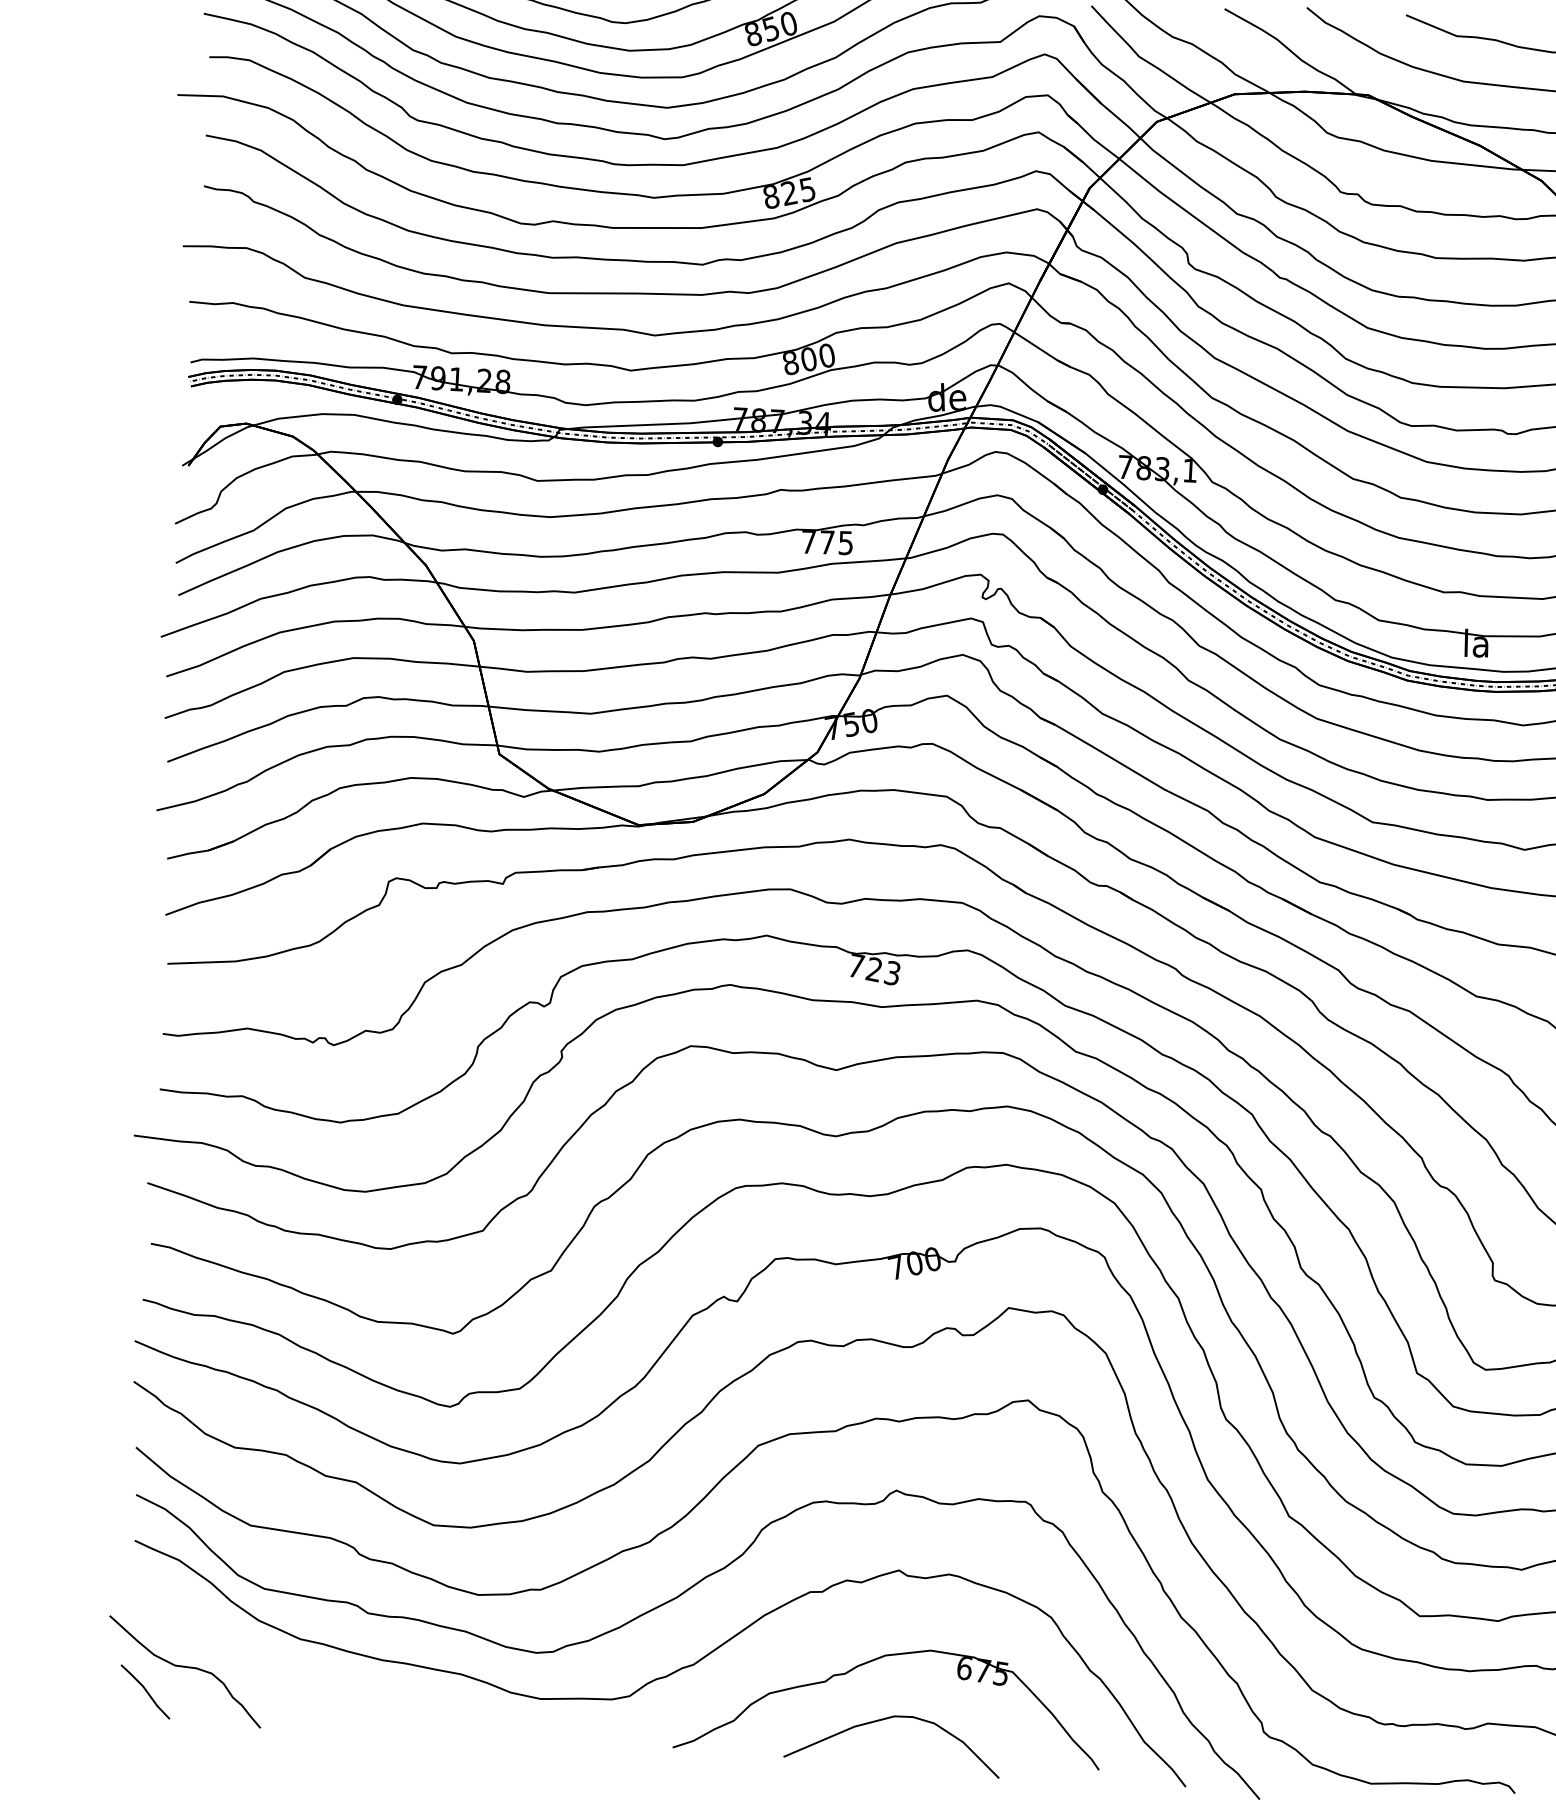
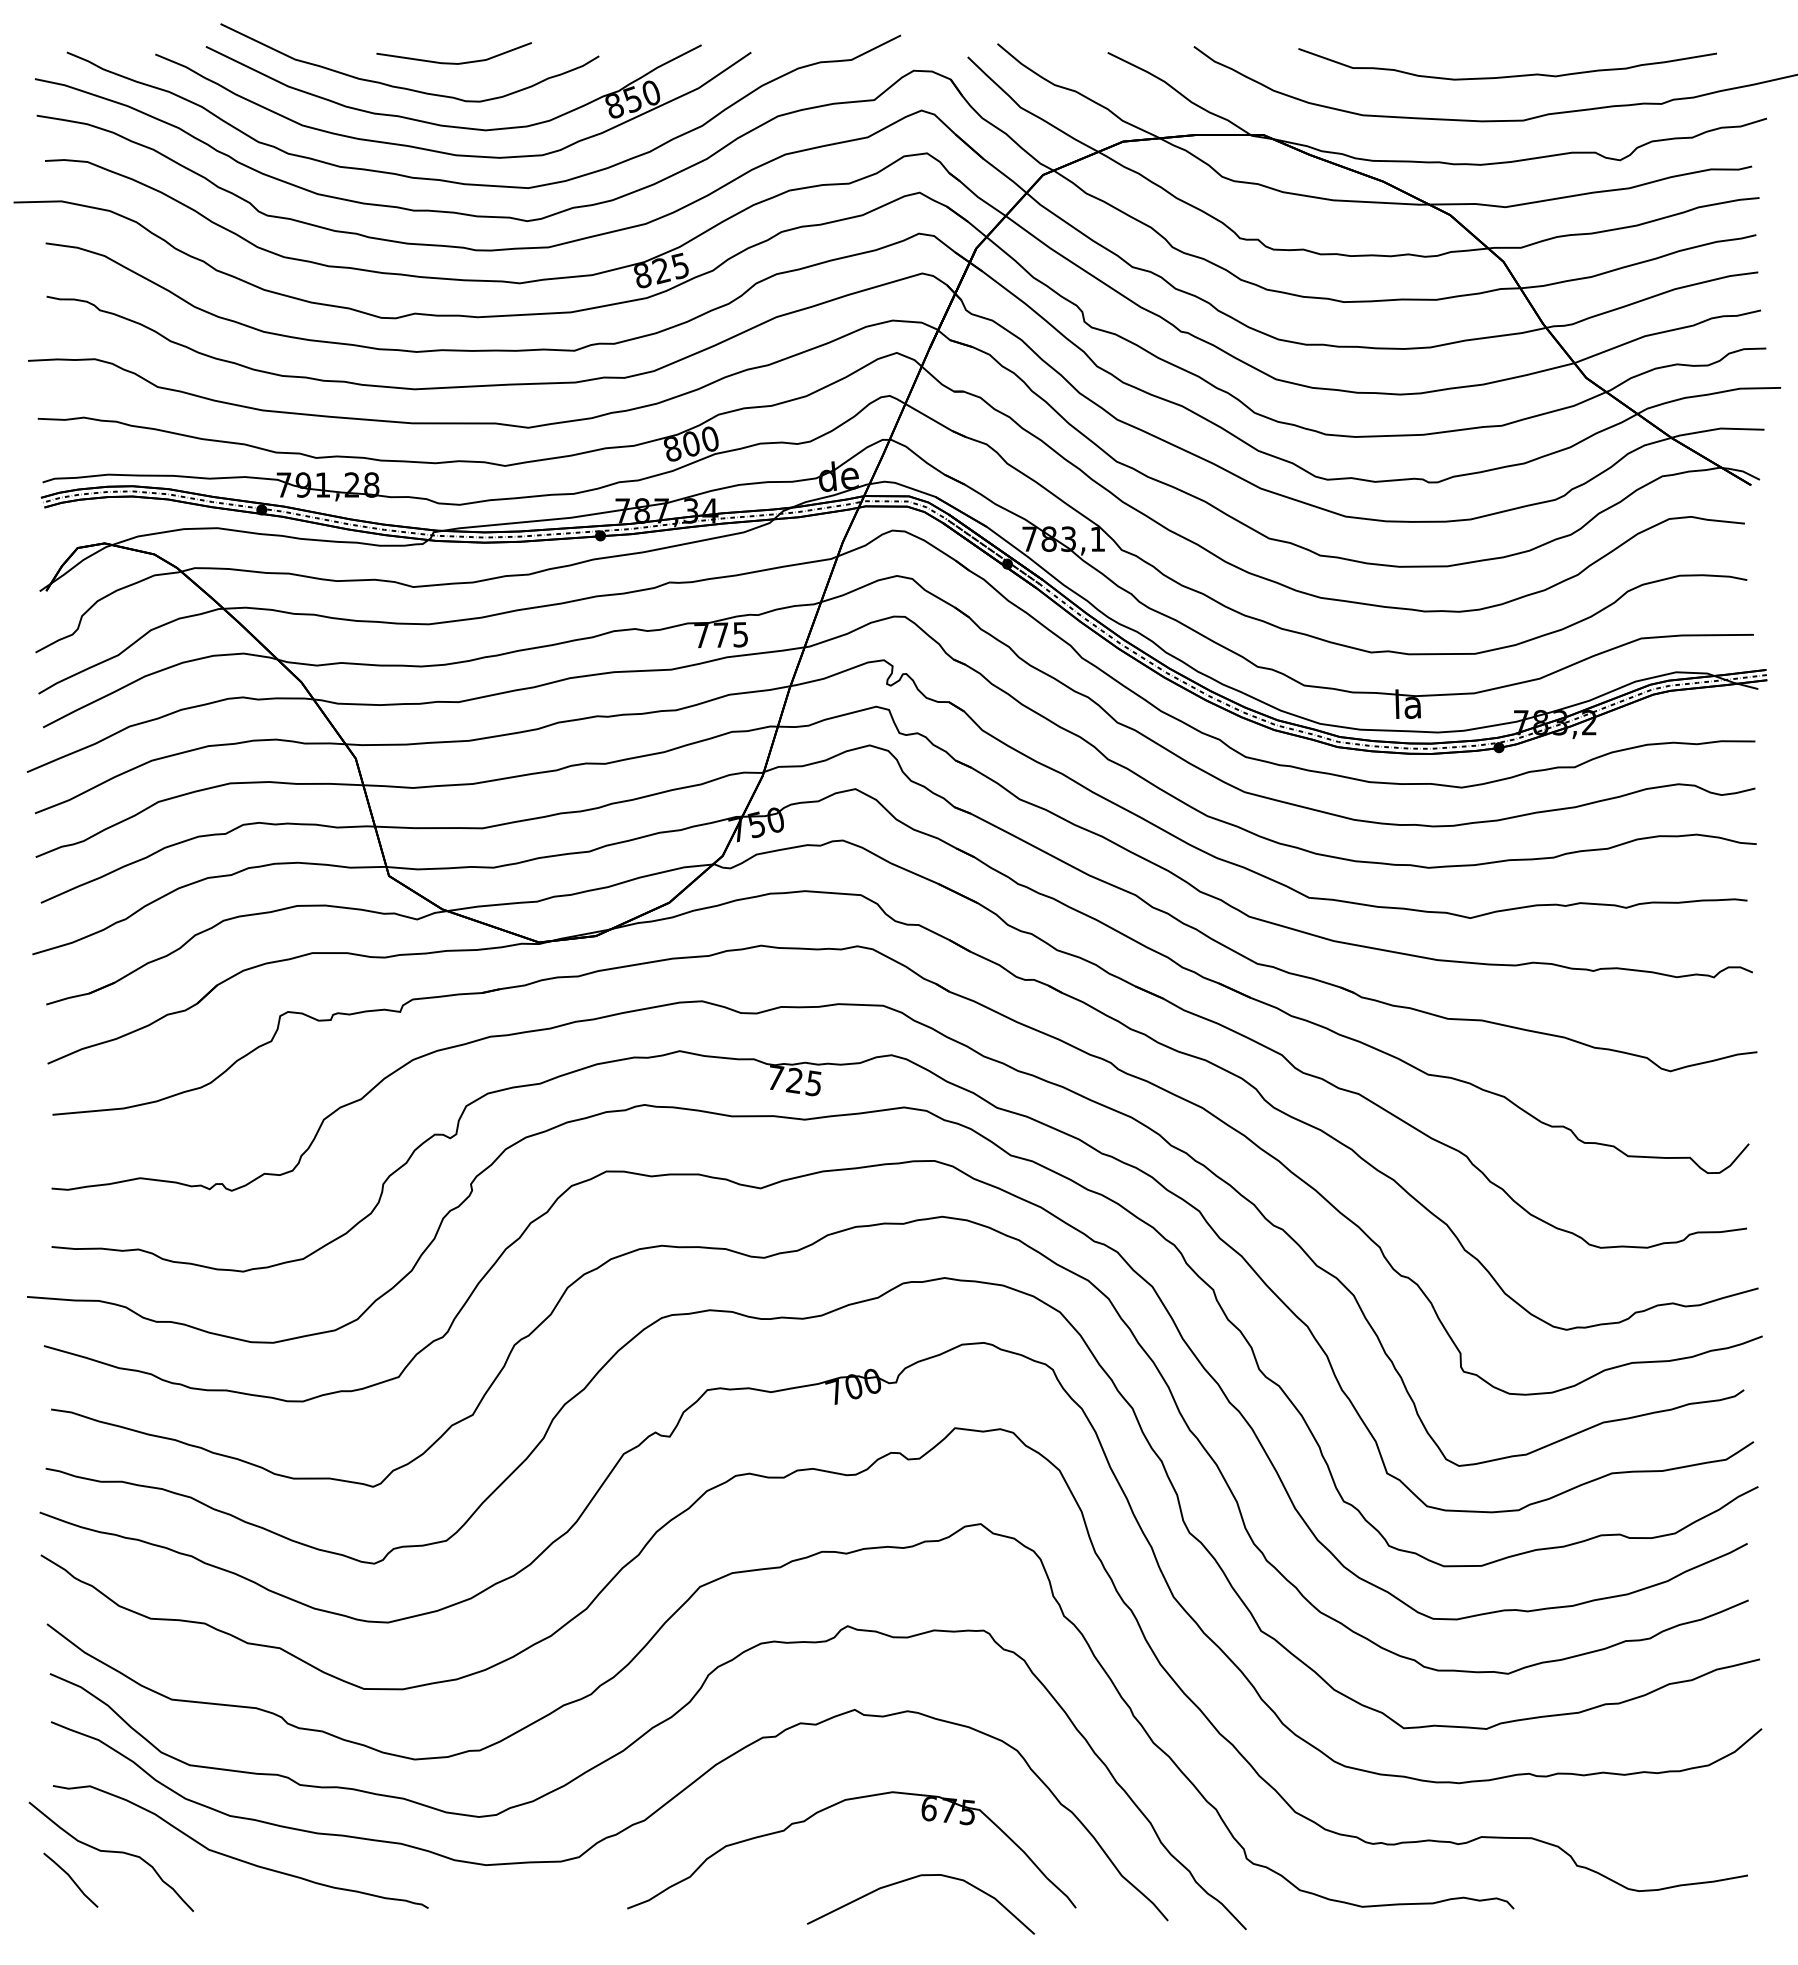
text: (892, 972) -> (813, 1082), 723 -> 725
curve: (303, 1678) -> (235, 1857), added
curve: (887, 1719) -> (914, 1878), moved

